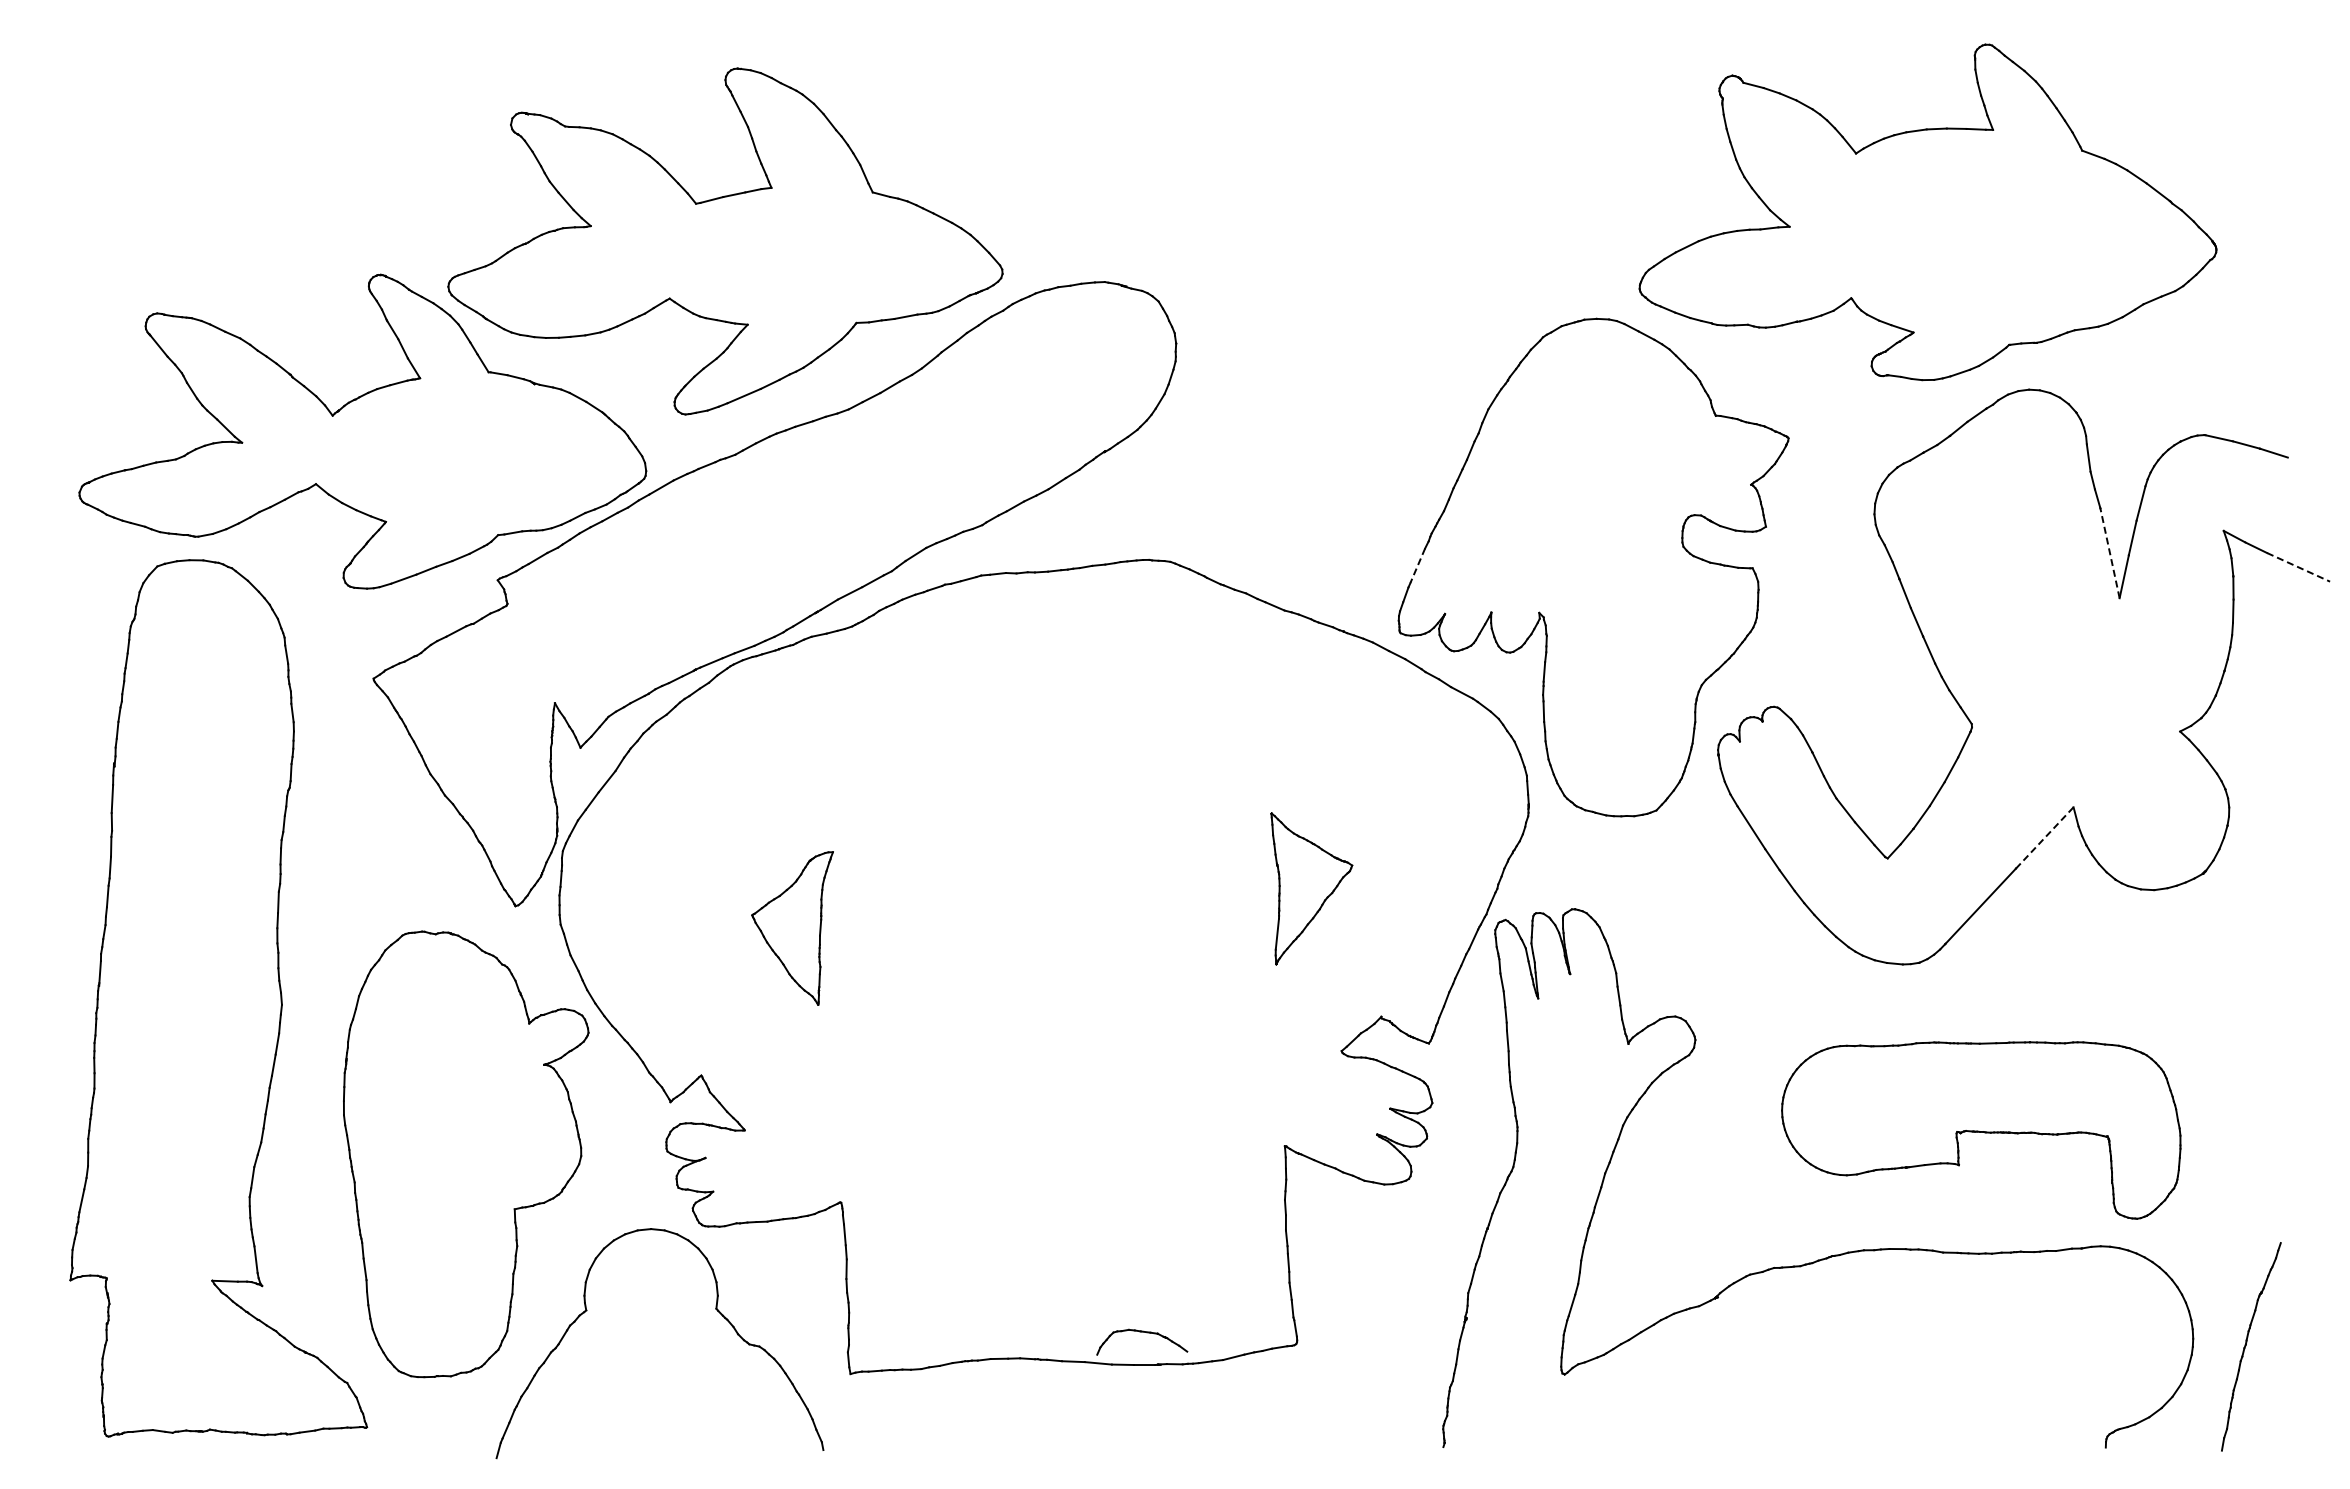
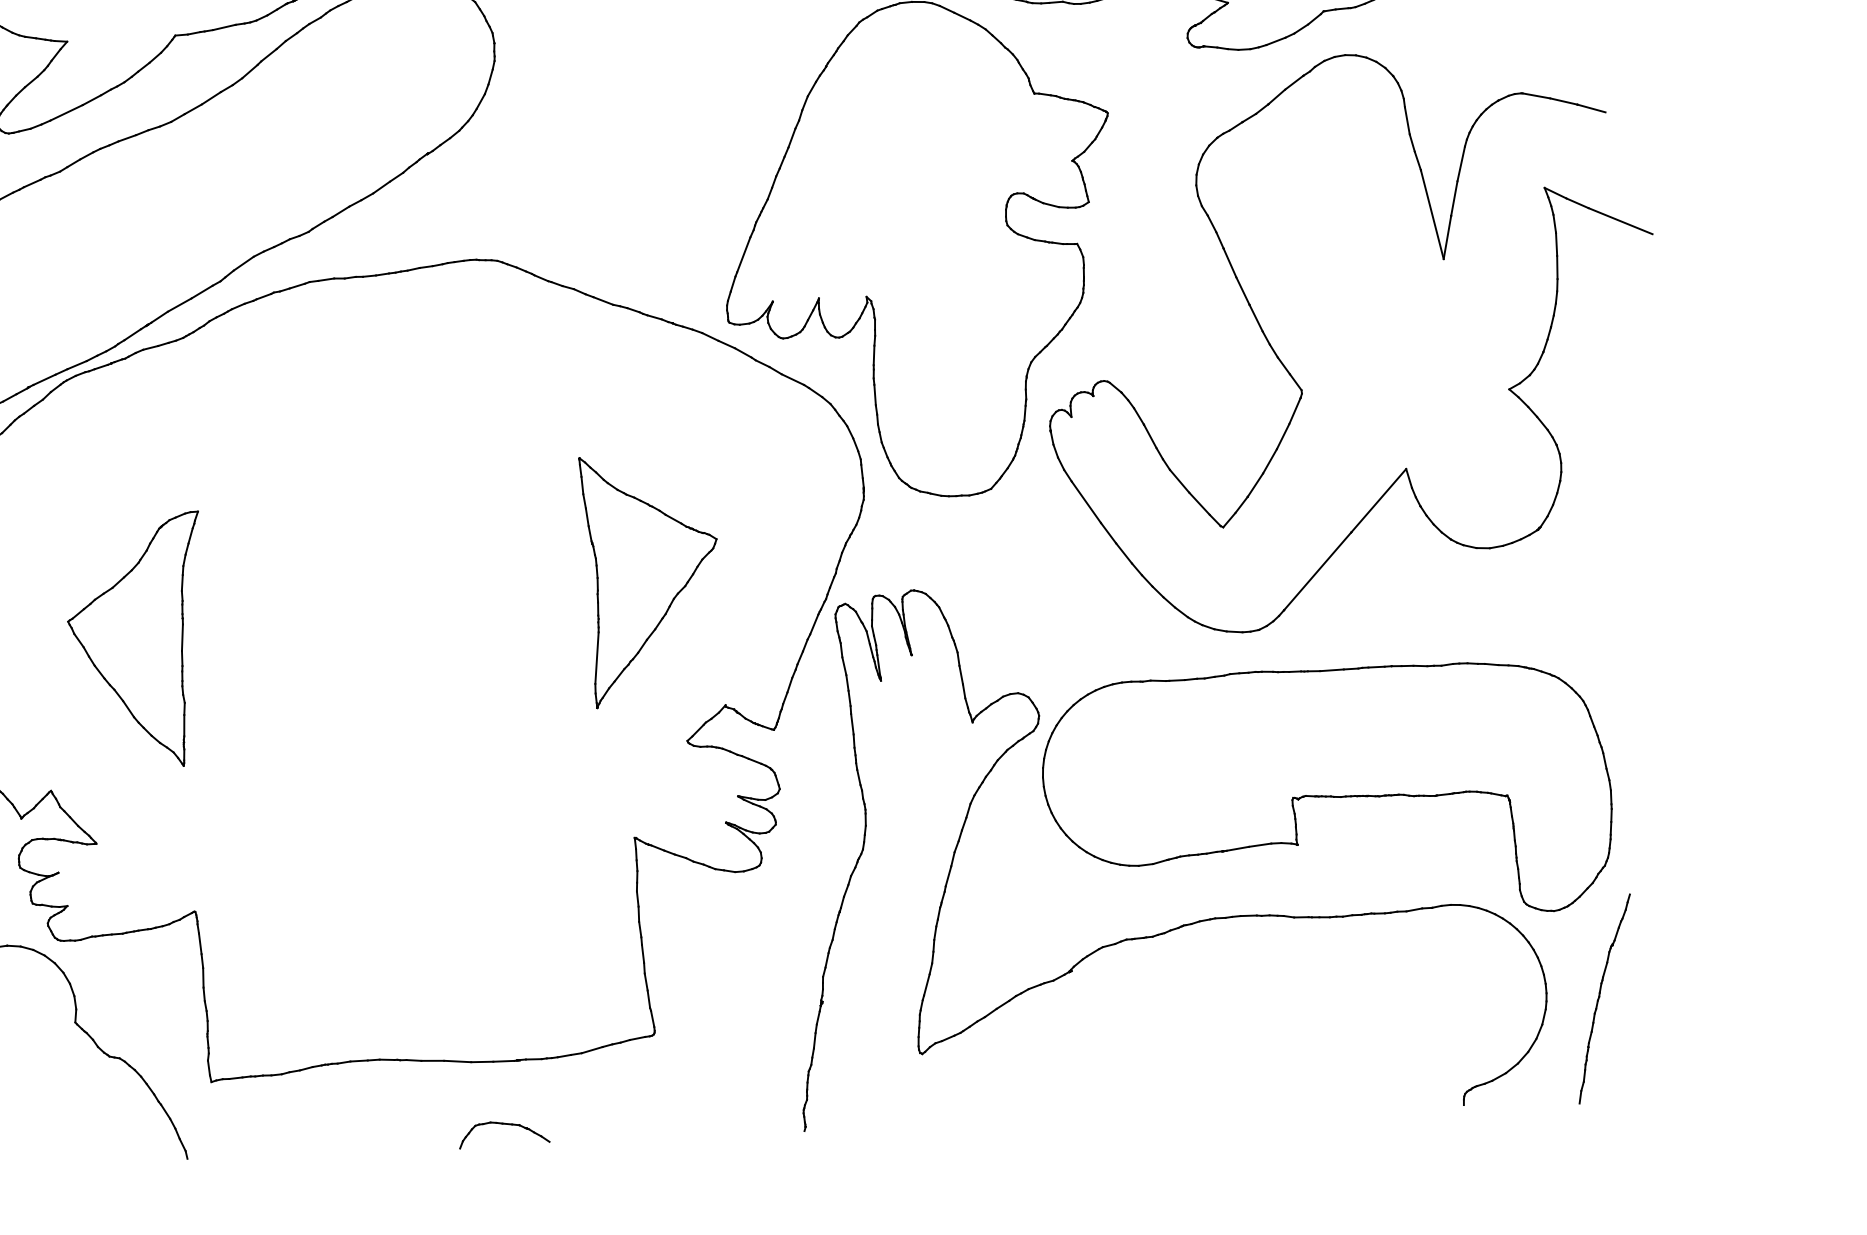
line: (2110, 553) -> (1432, 214), dashed -> solid
line: (1417, 565) -> (743, 254), dashed -> solid
line: (2298, 567) -> (1620, 221), dashed -> solid
line: (2045, 837) -> (1379, 500), dashed -> solid
part: (1311, 888) -> (650, 580), size x1.67
part: (792, 928) -> (135, 640), size x1.67
part: (1980, 1130) -> (1326, 794), size x1.43
part: (1146, 1333) -> (508, 1125), moved

